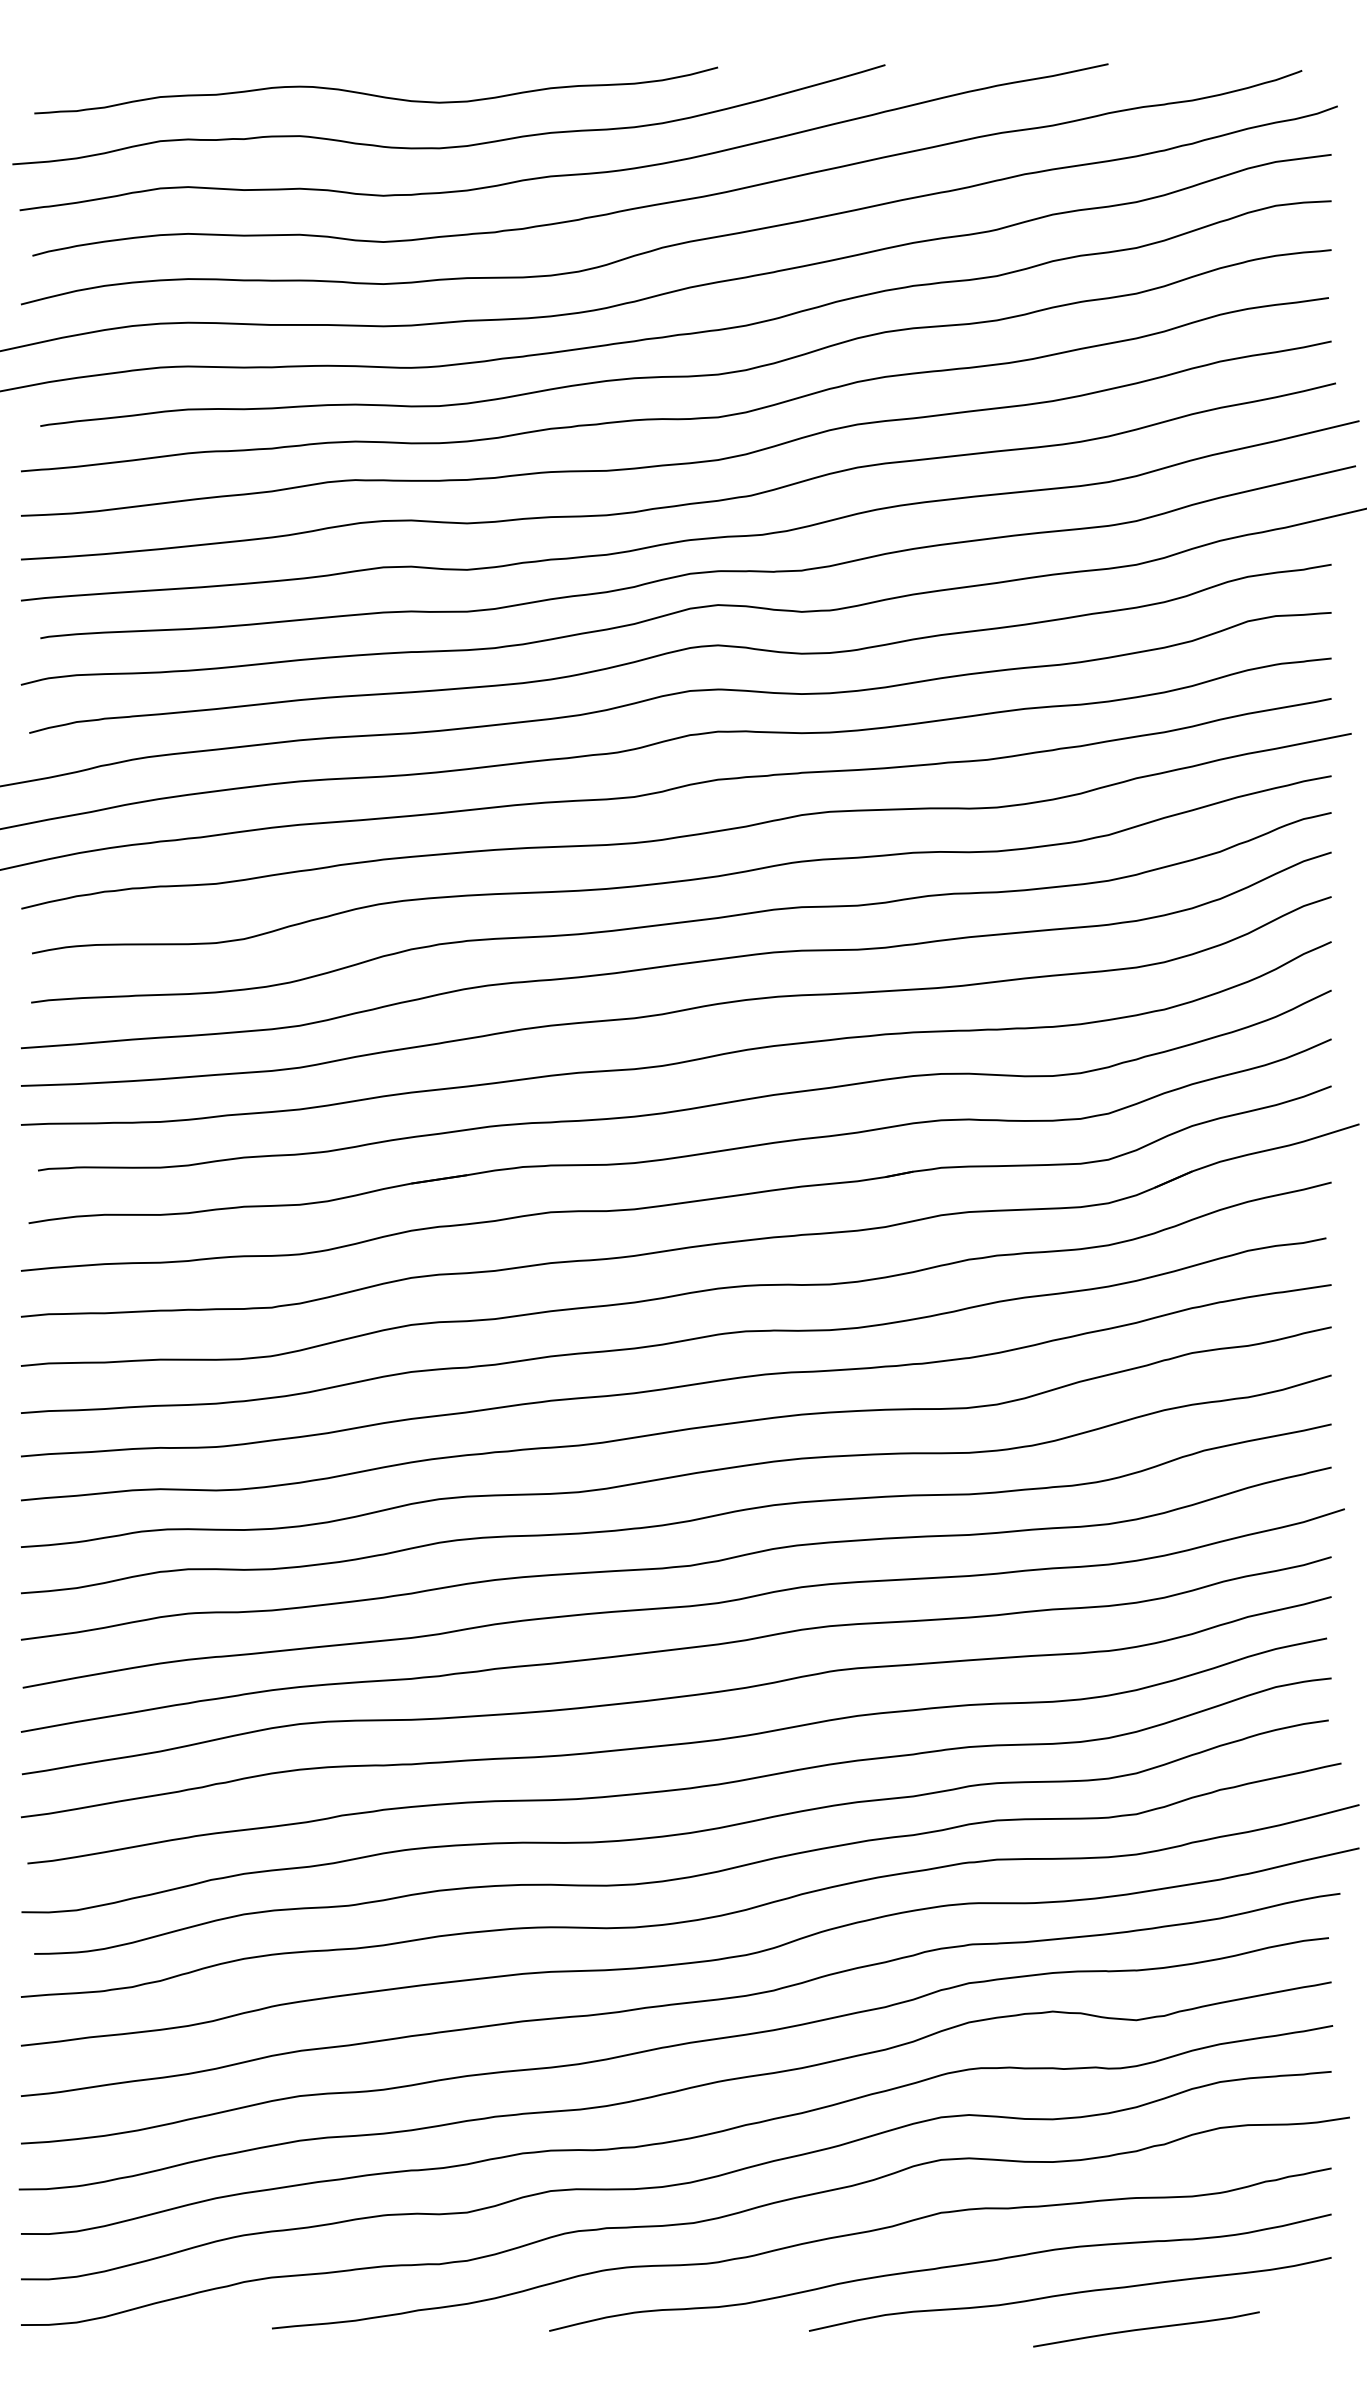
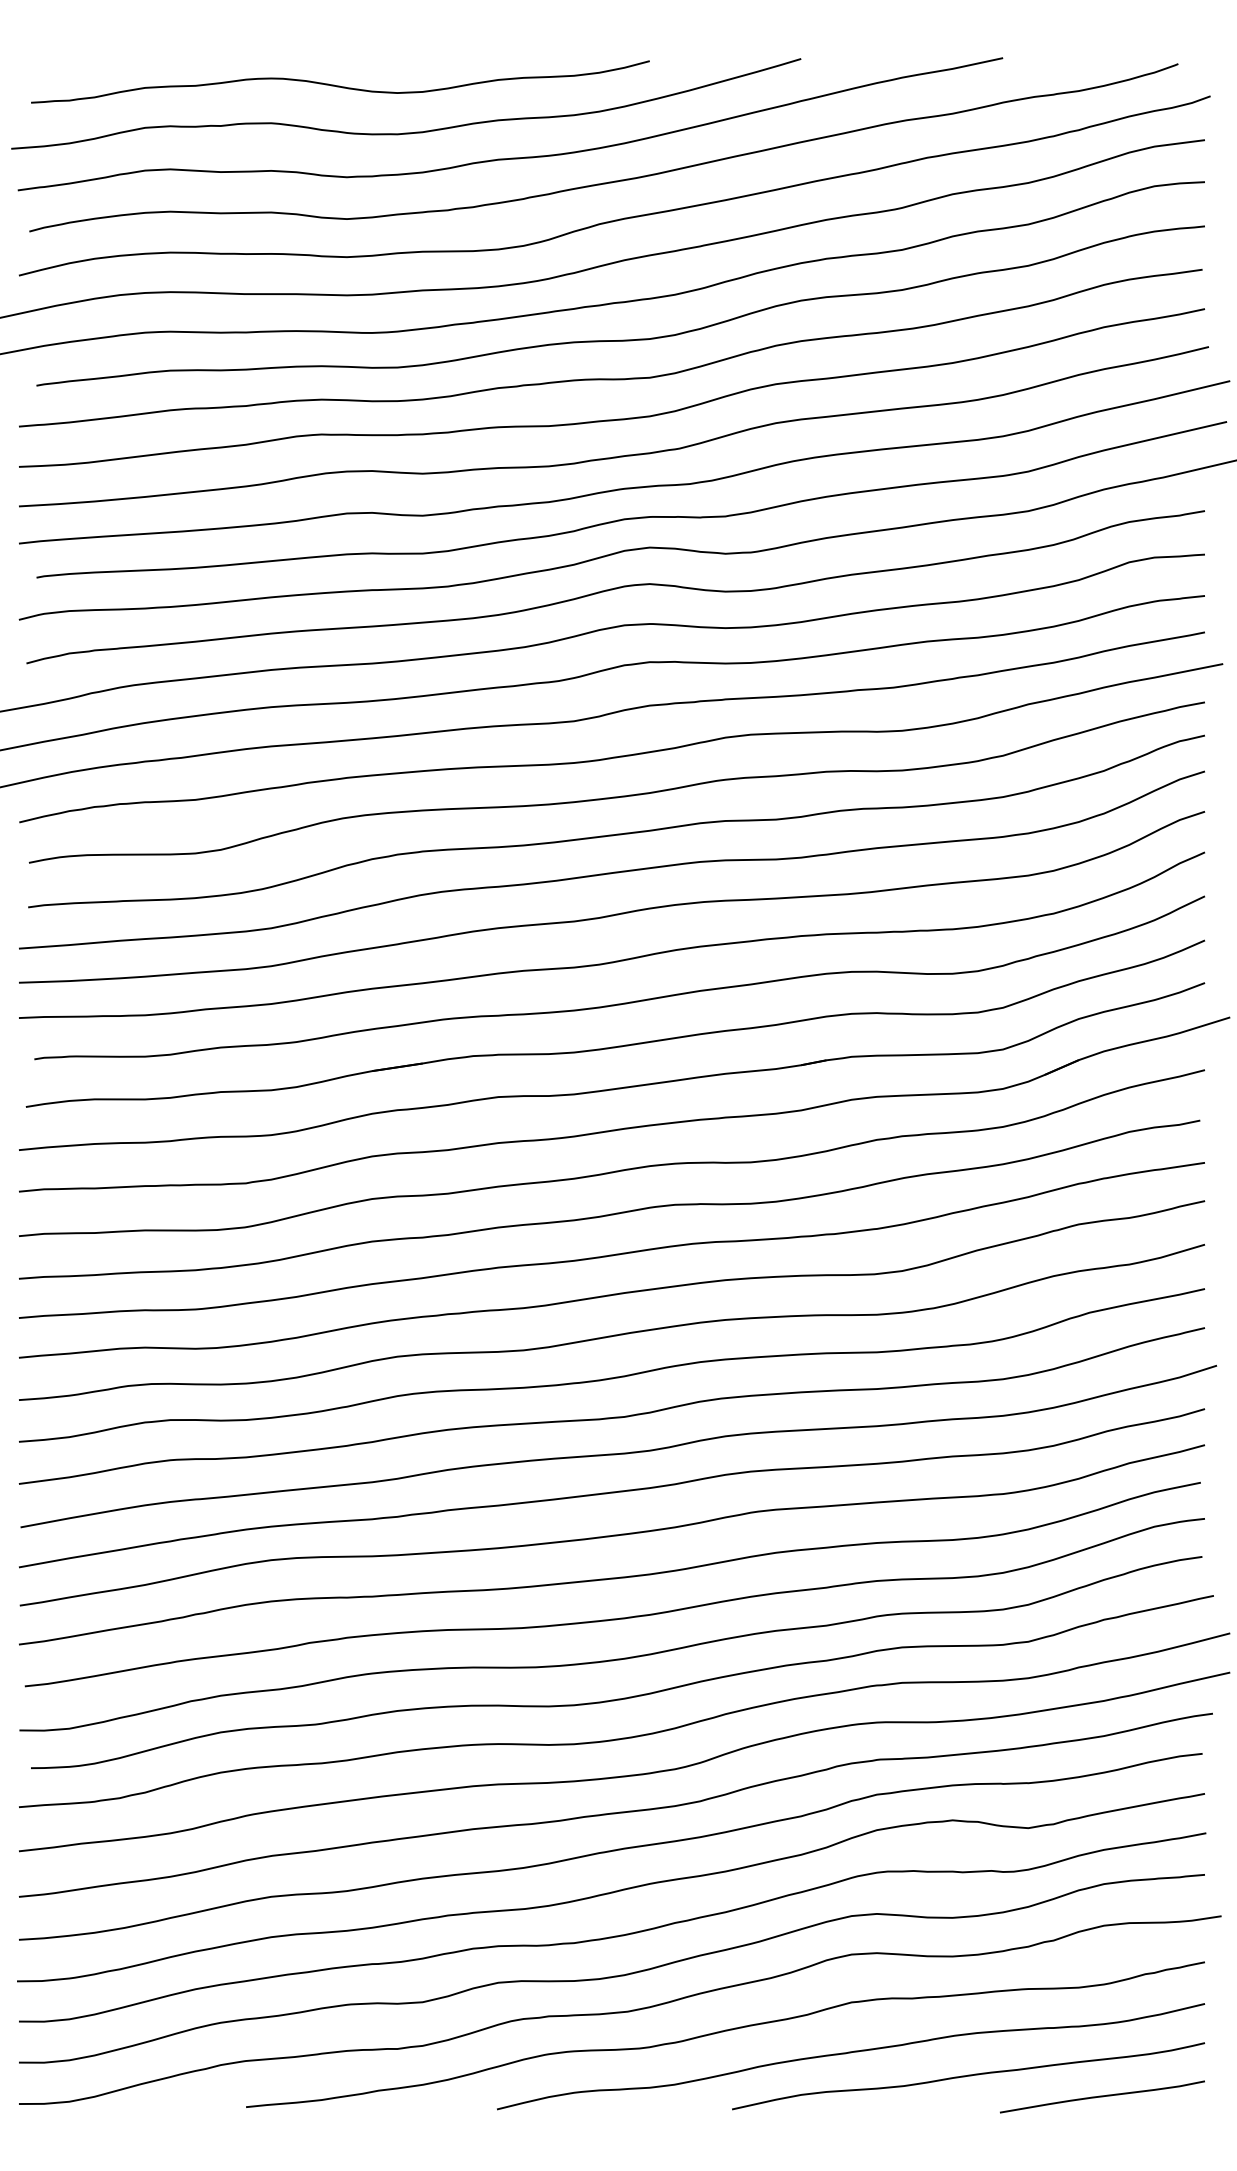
curve: (1146, 2328) -> (1102, 2096), moved

